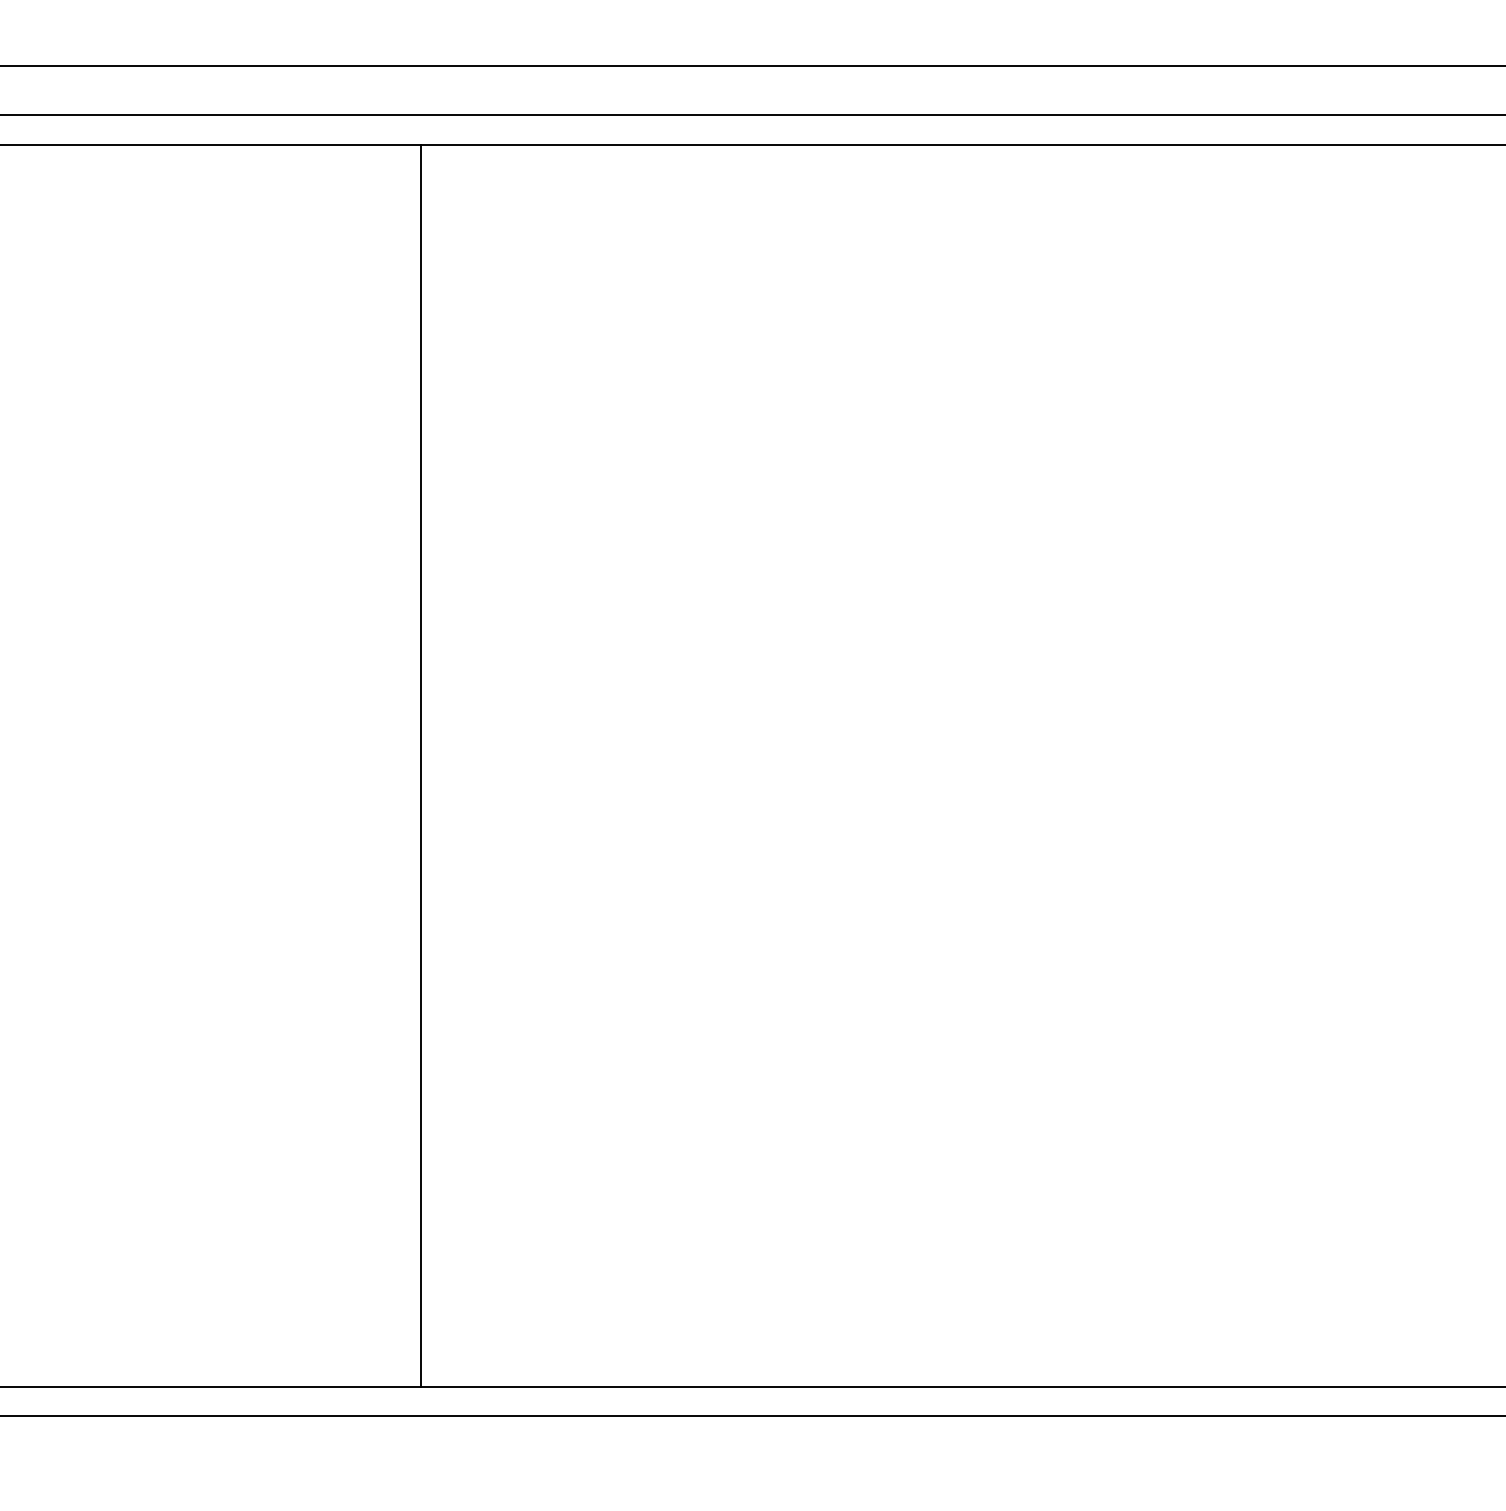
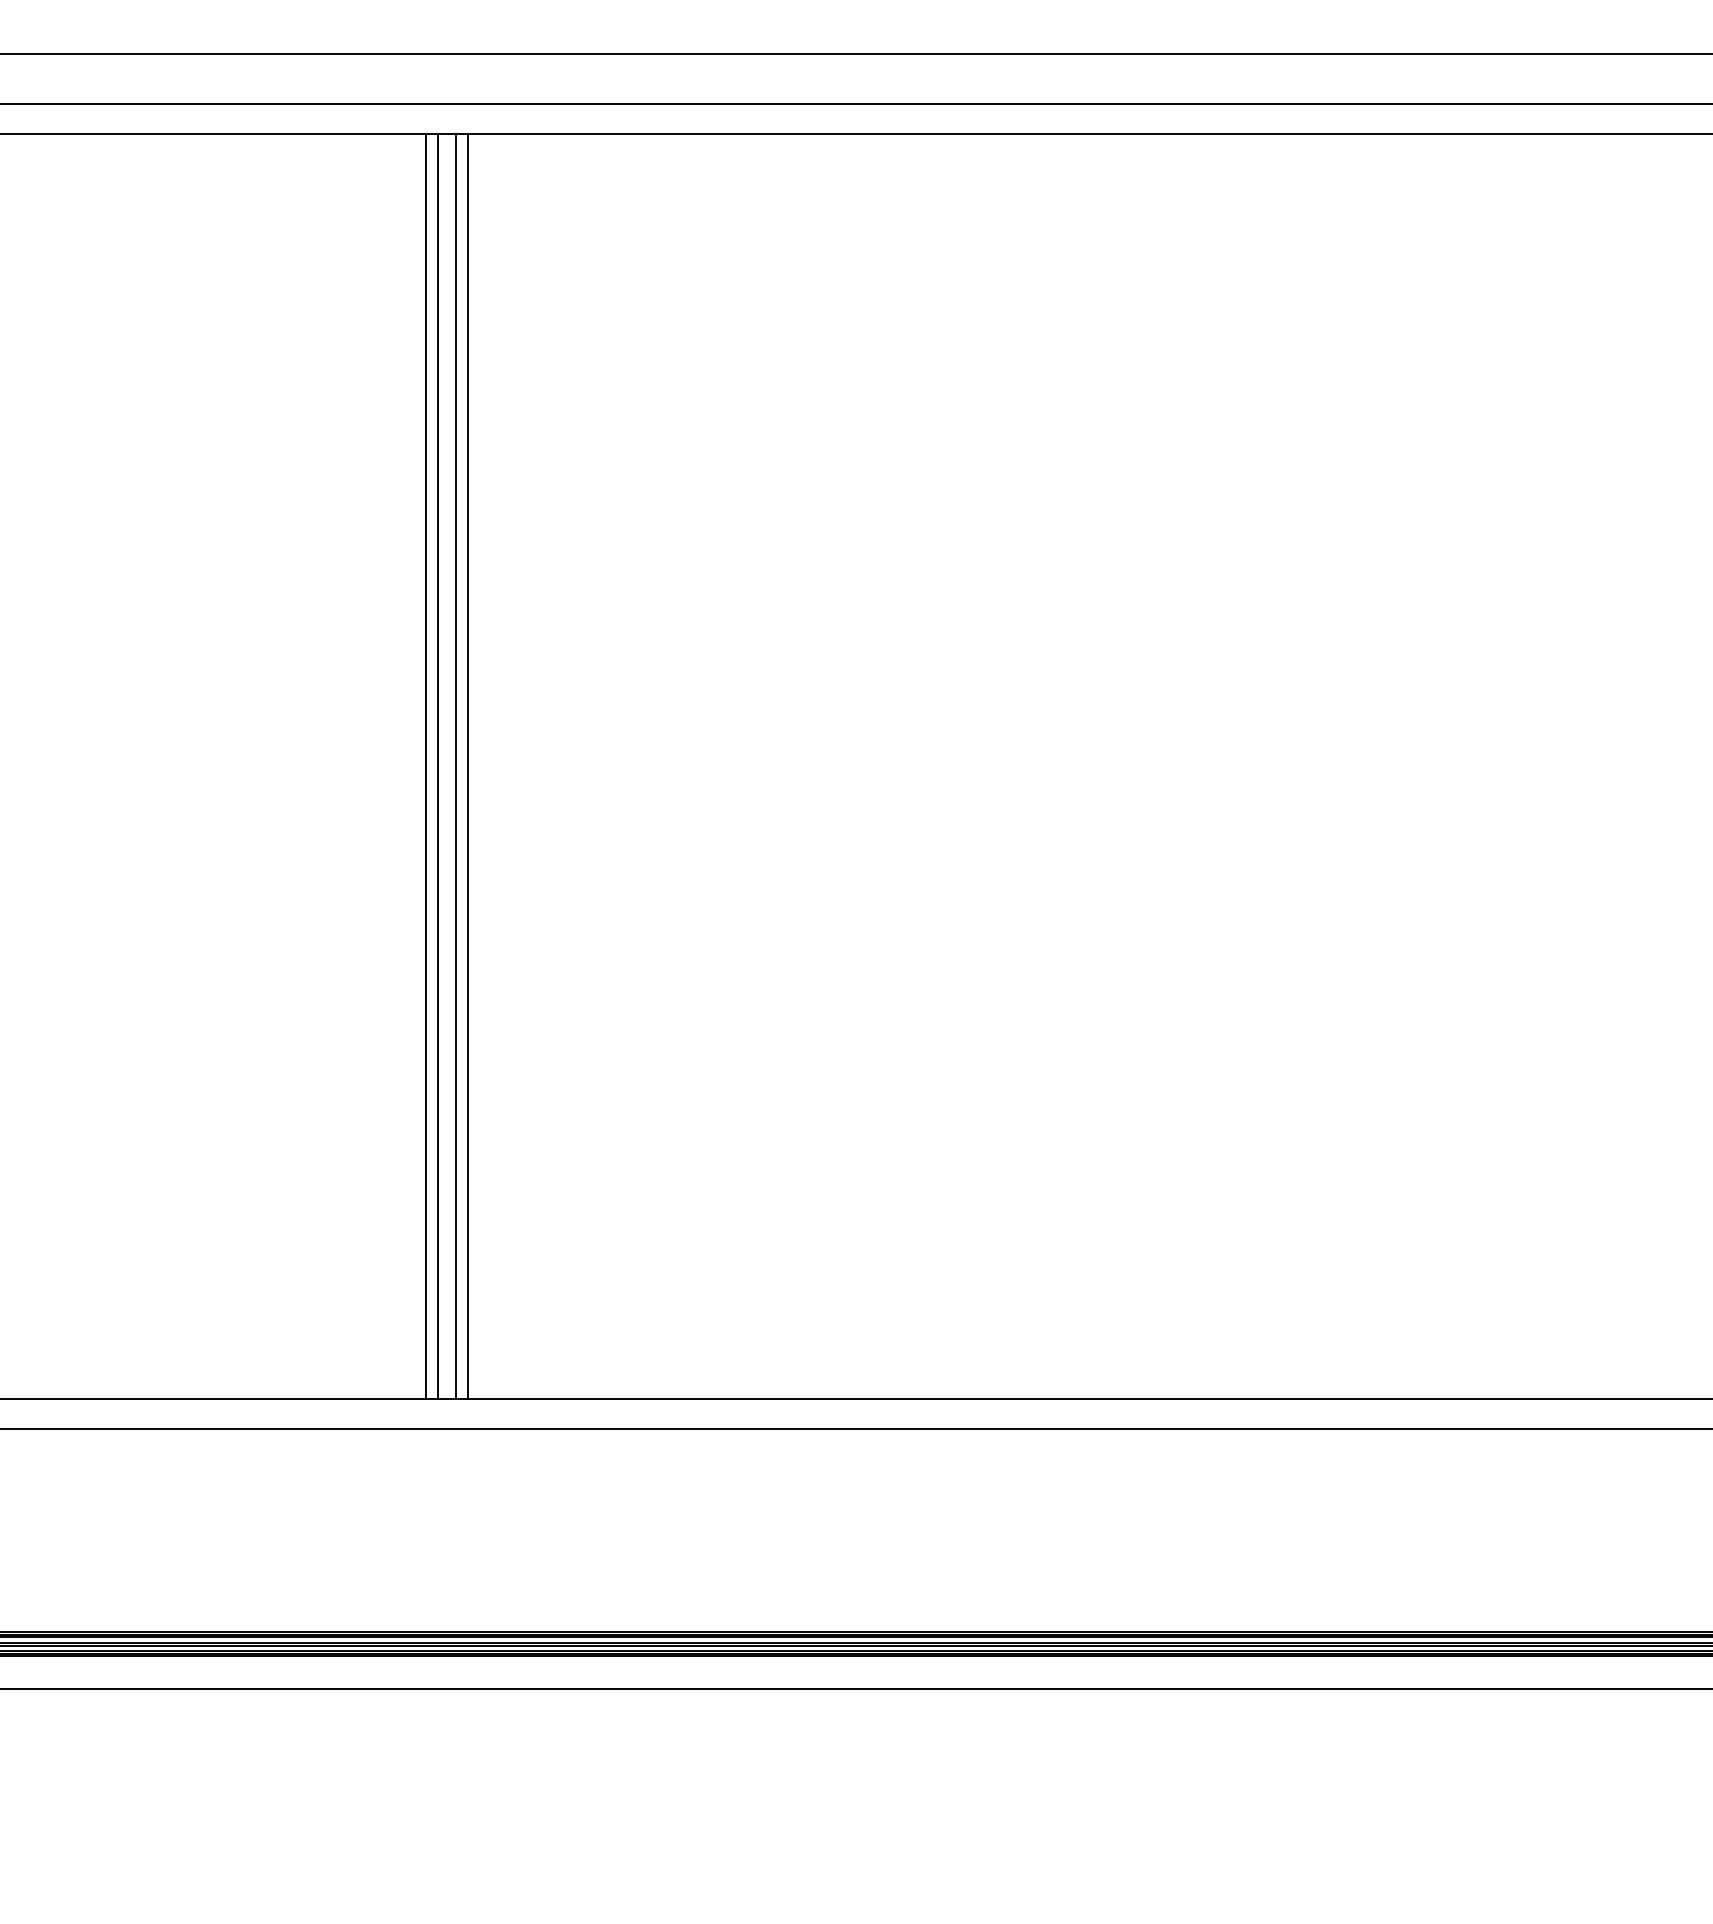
line: (433, 765) -> (438, 766), added
line: (449, 765) -> (455, 766), added
line: (462, 765) -> (468, 766), added

